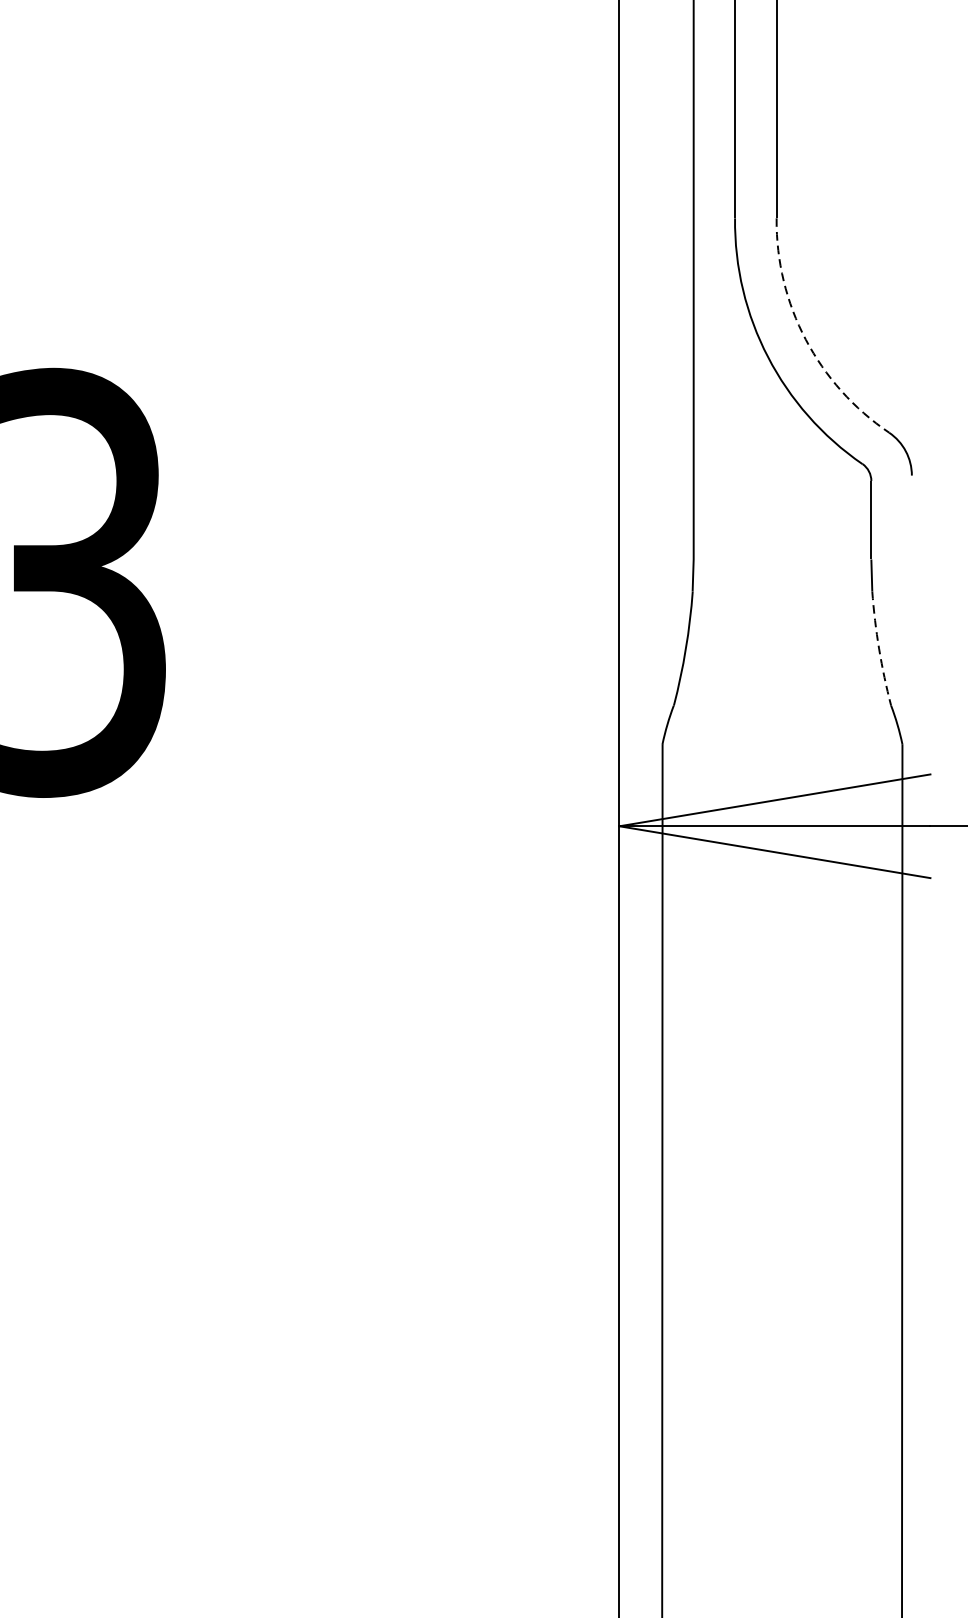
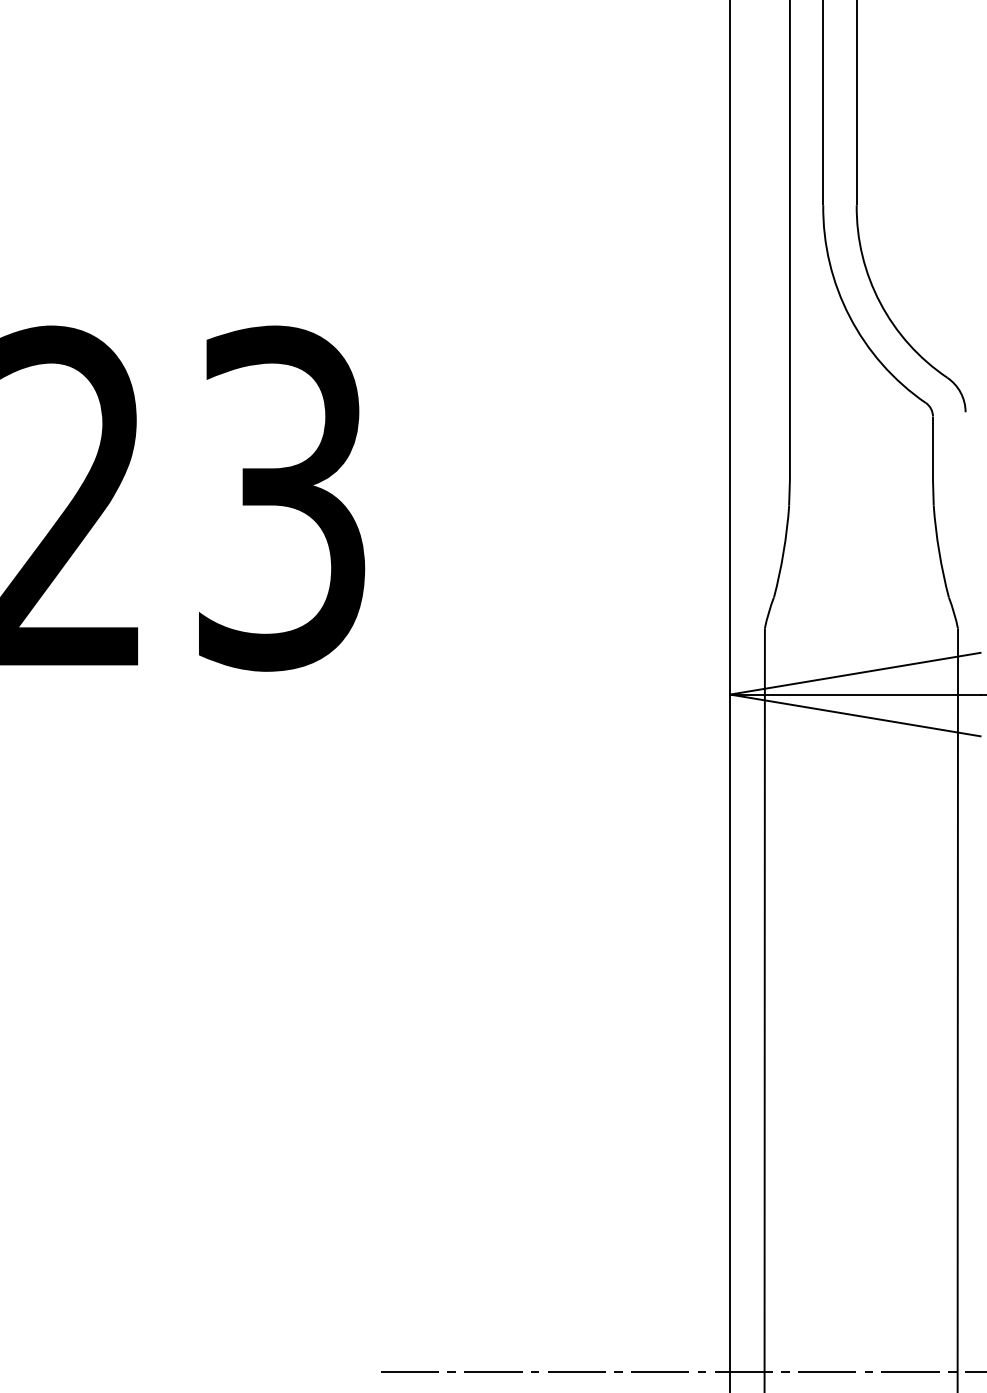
arc: (806, 339) -> (880, 302), dashed -> solid
arc: (879, 648) -> (939, 551), dashed -> solid

